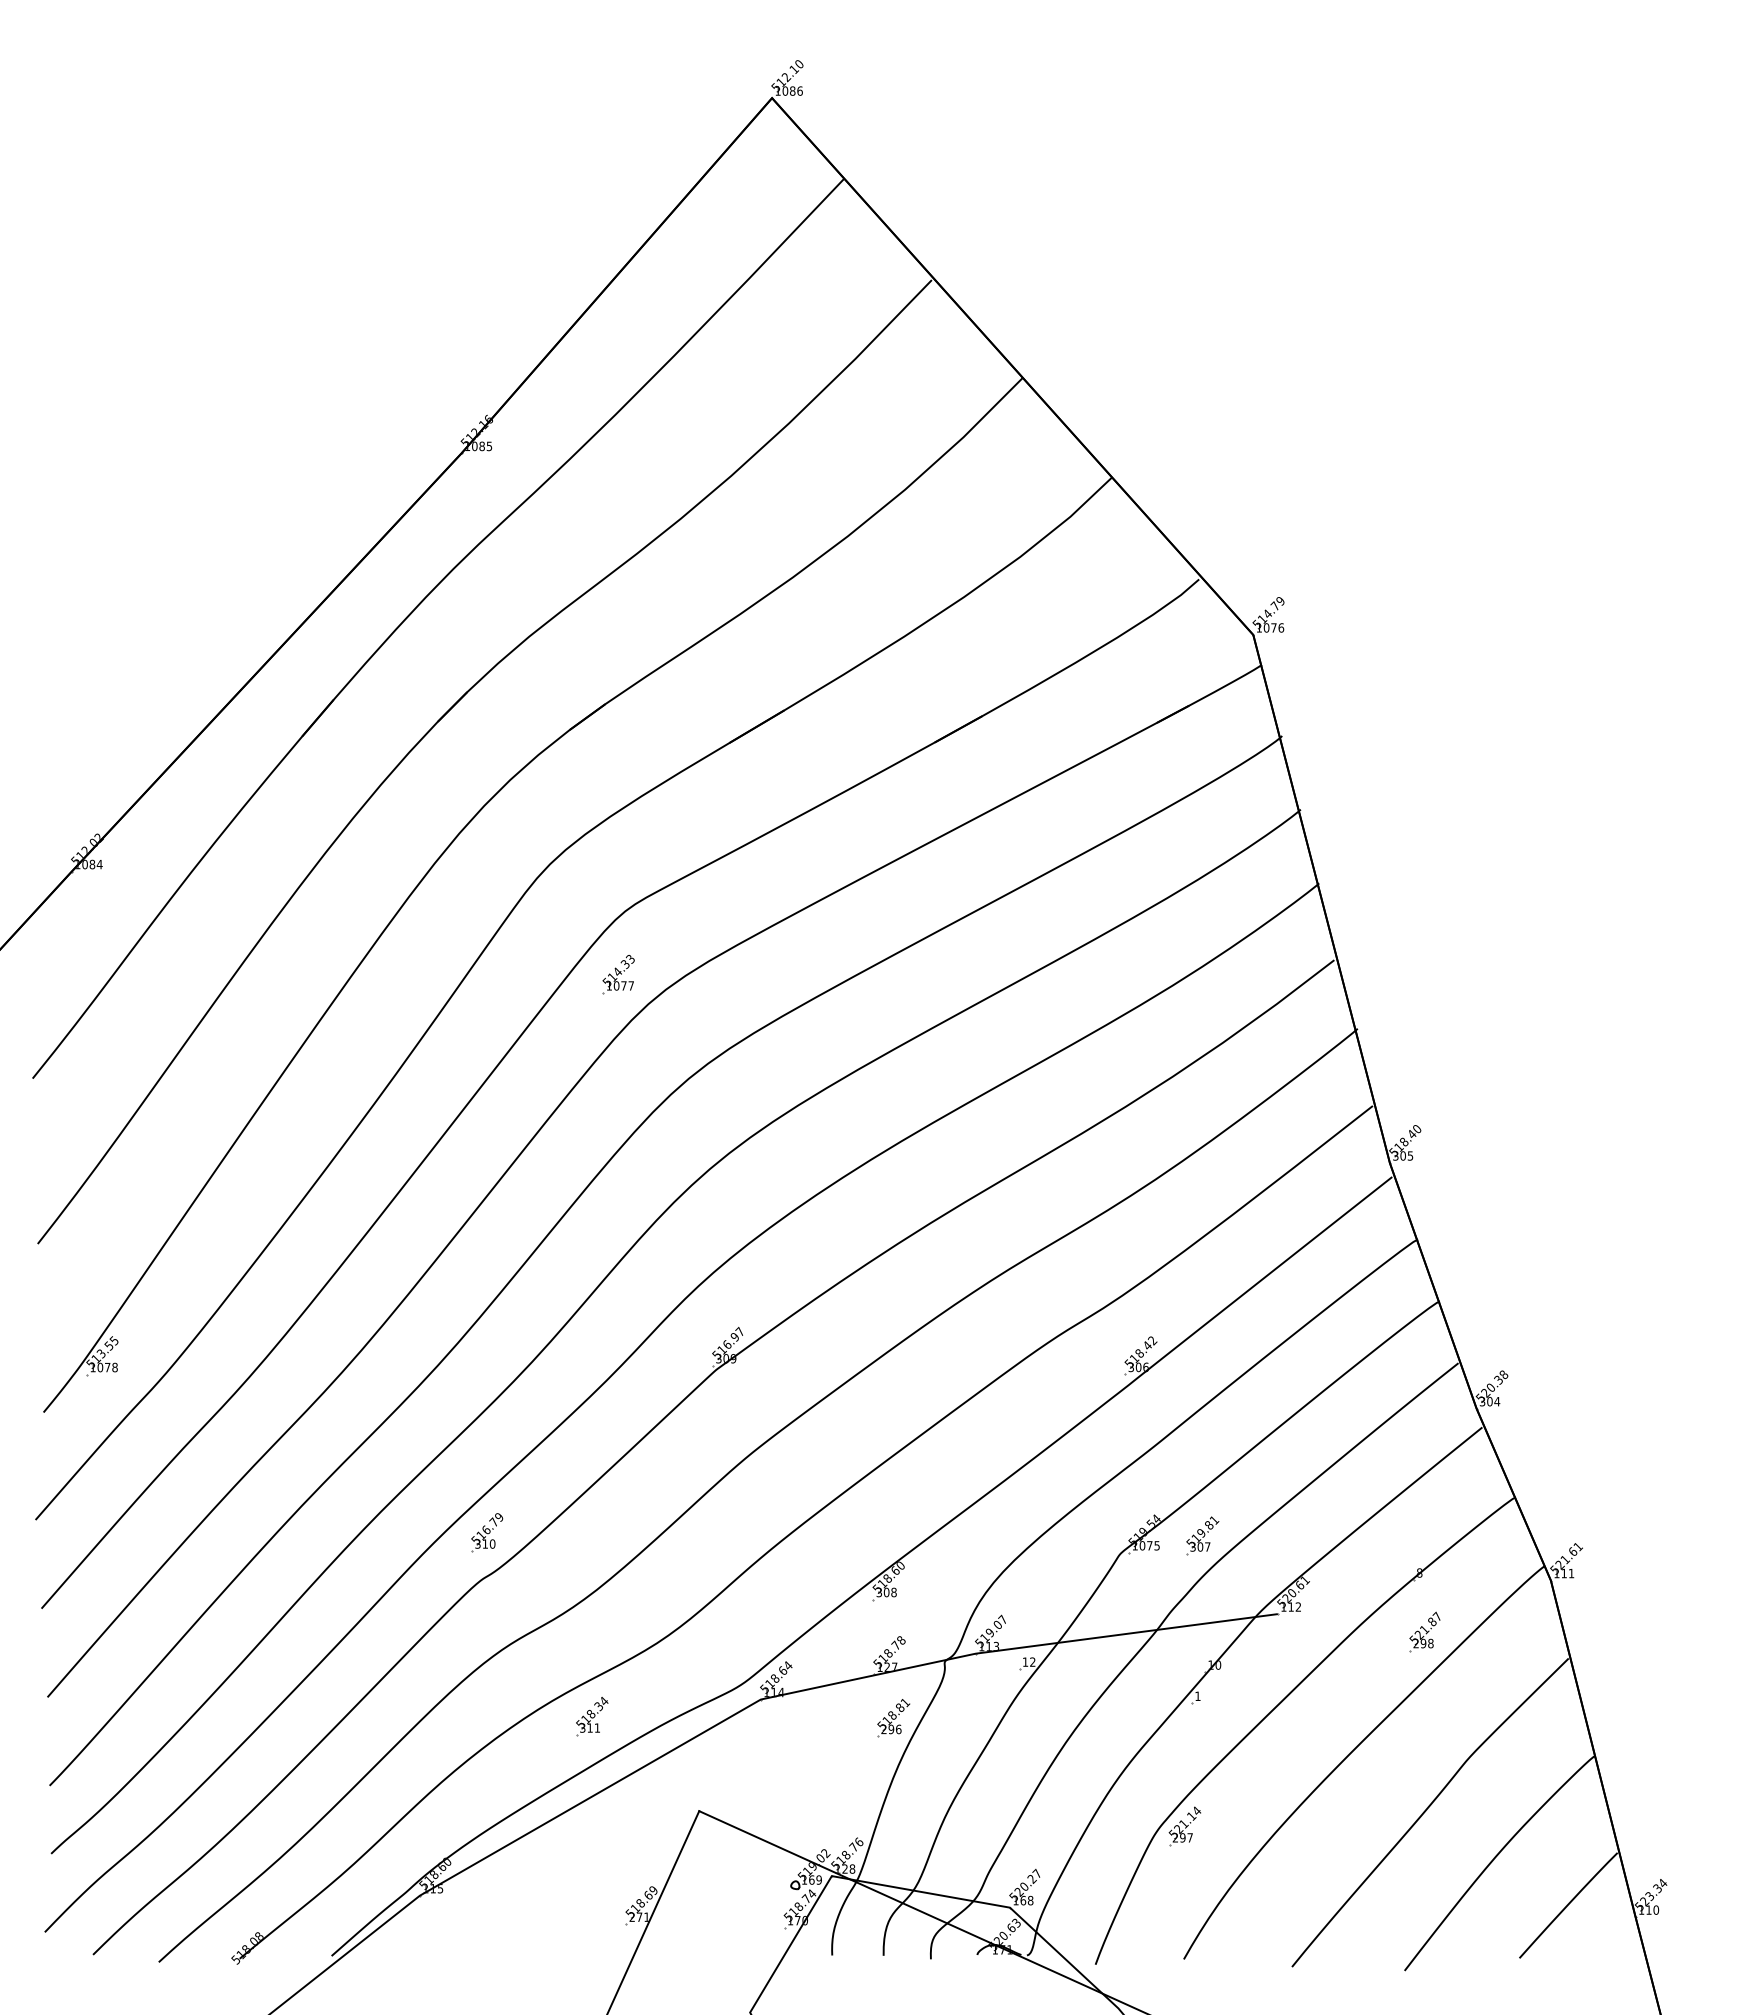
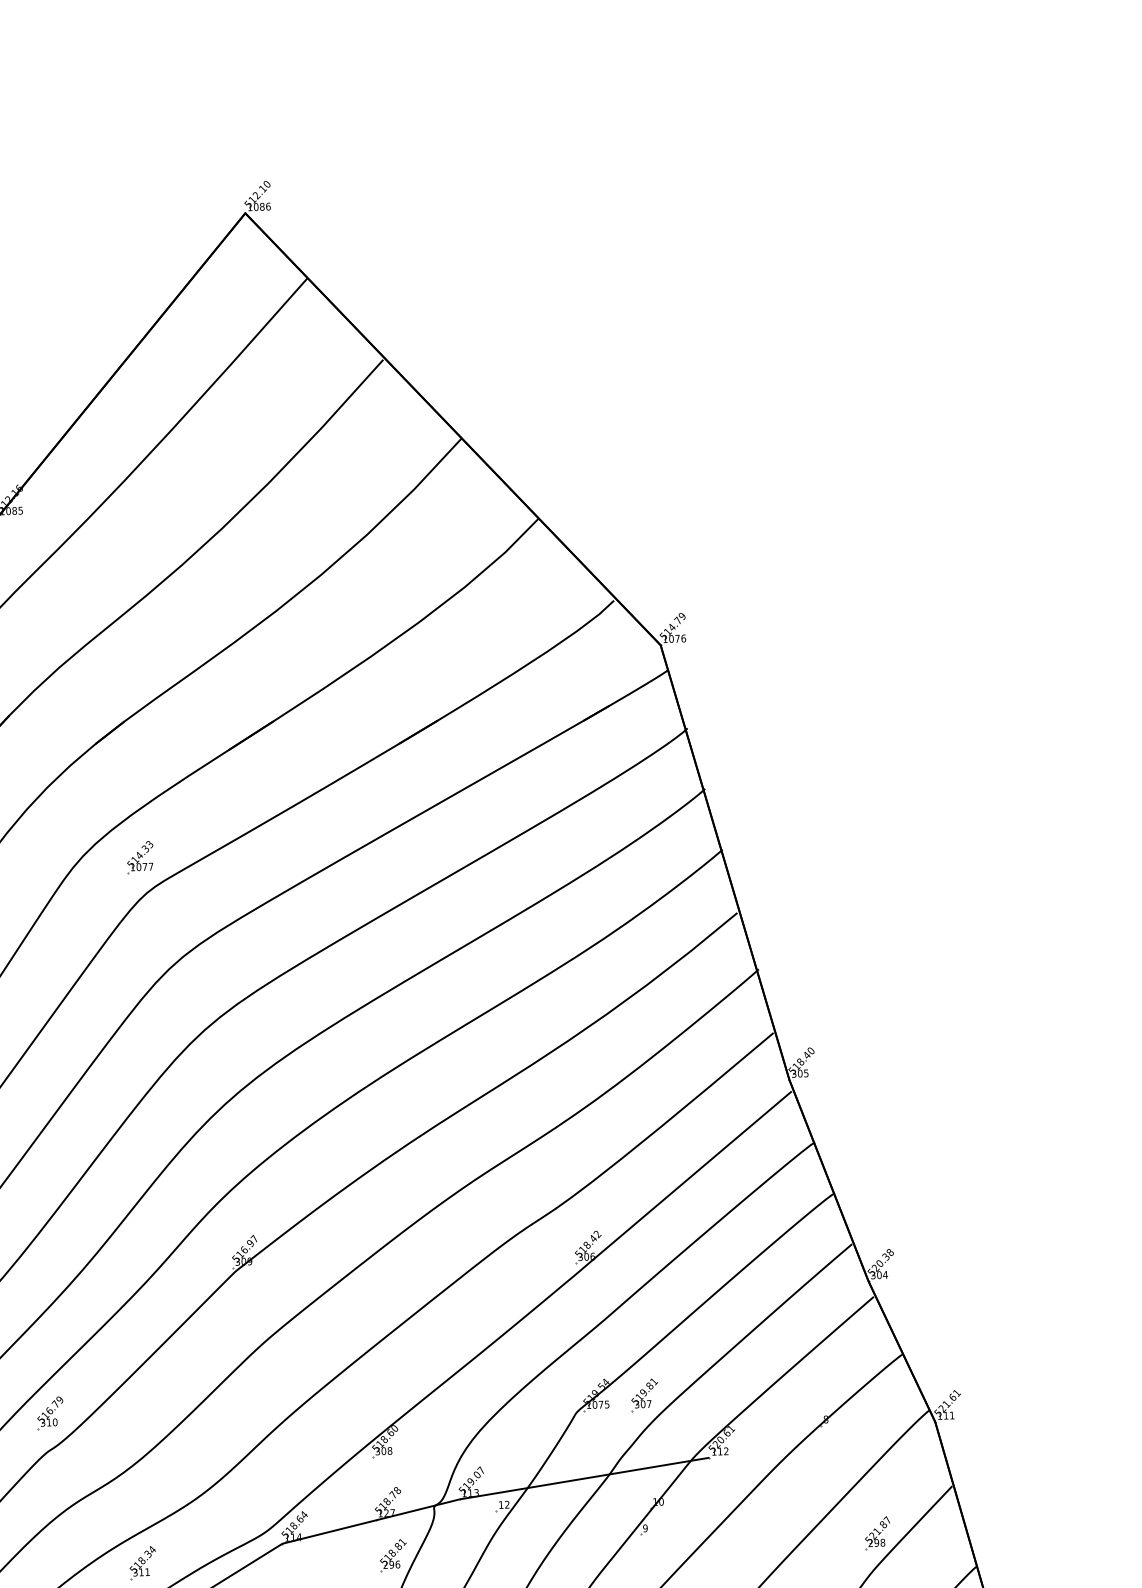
part: (618, 974) -> (140, 857), moved
part: (1424, 1631) -> (877, 1532), moved
text: (1197, 1696) -> (645, 1528), 1 -> 9

